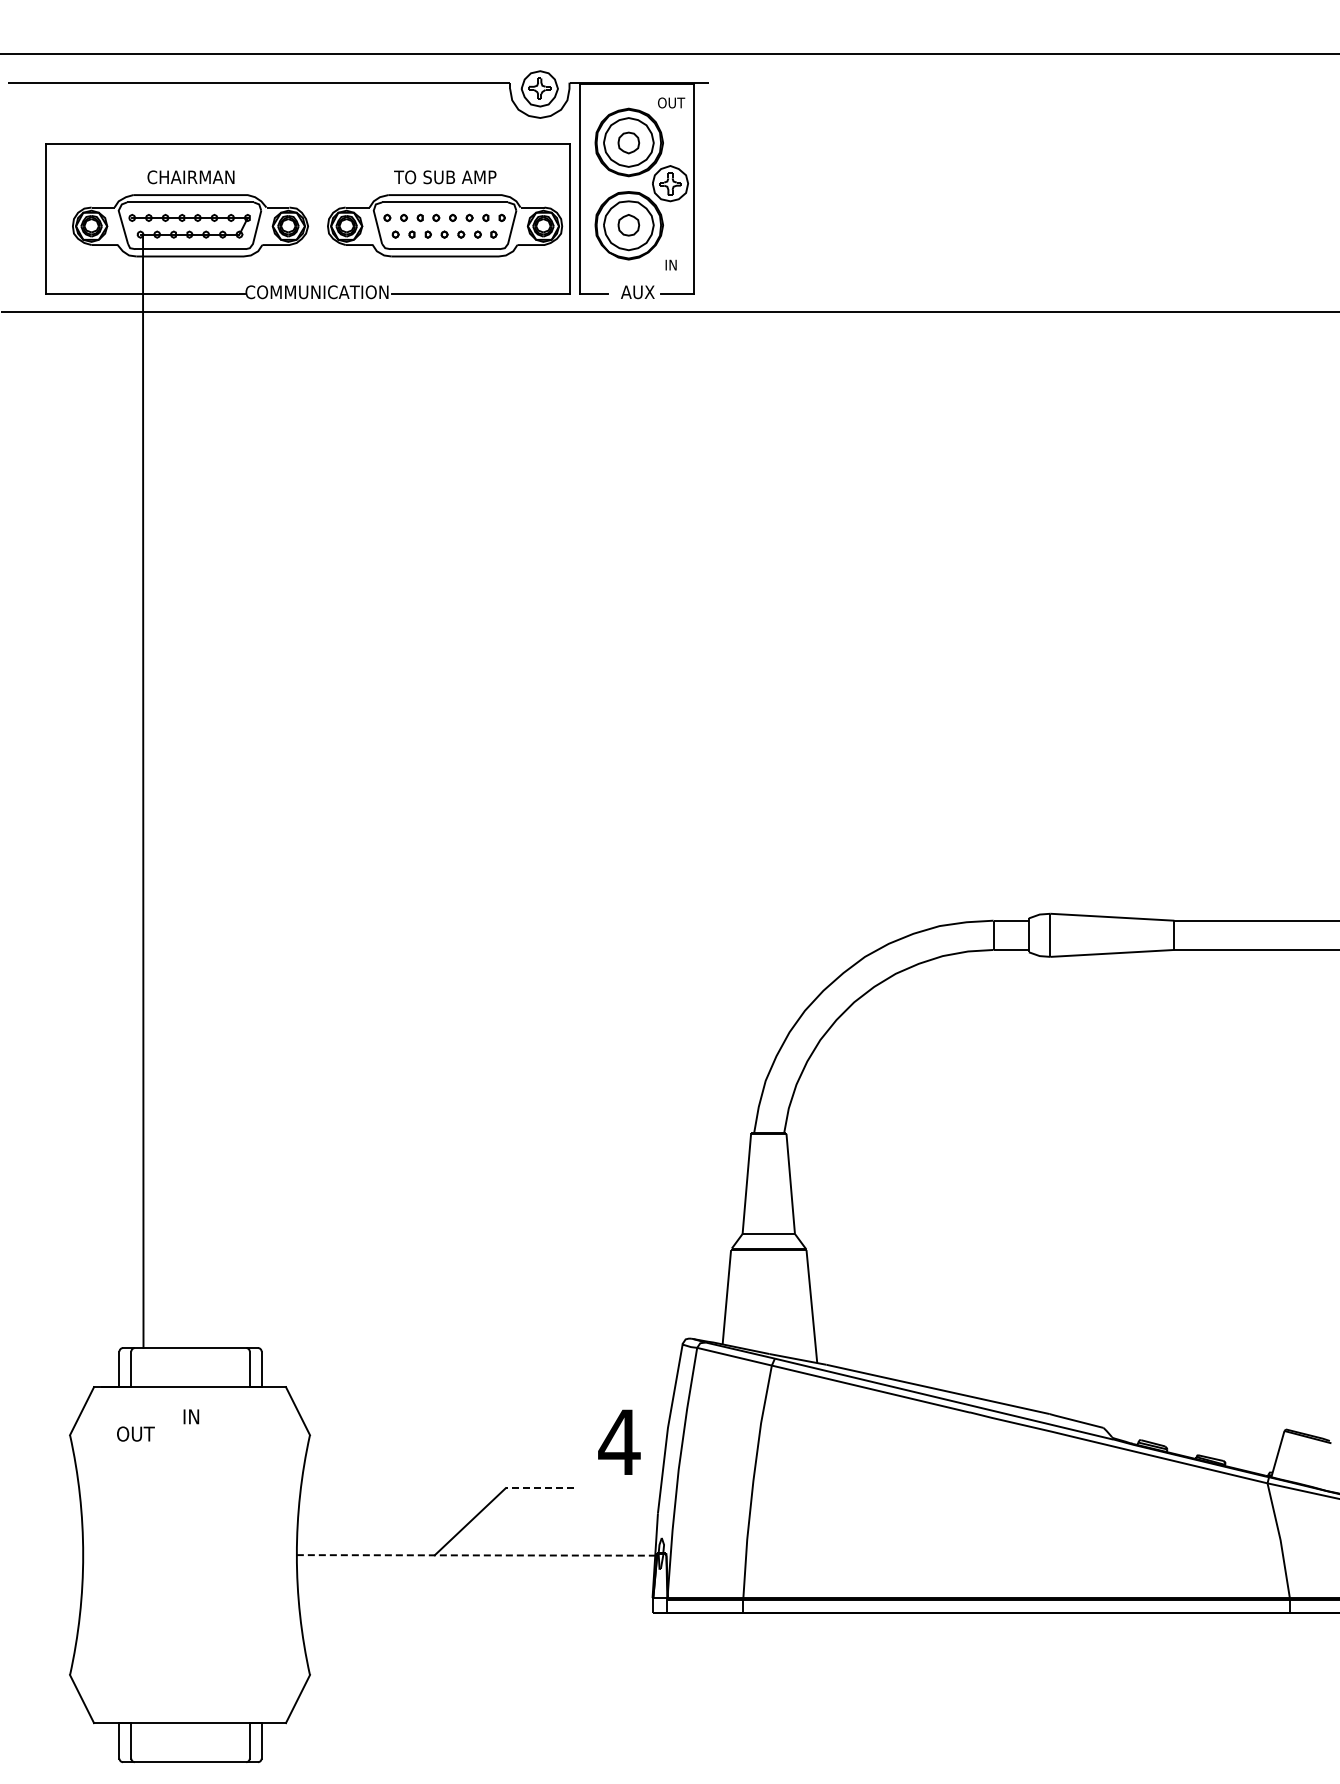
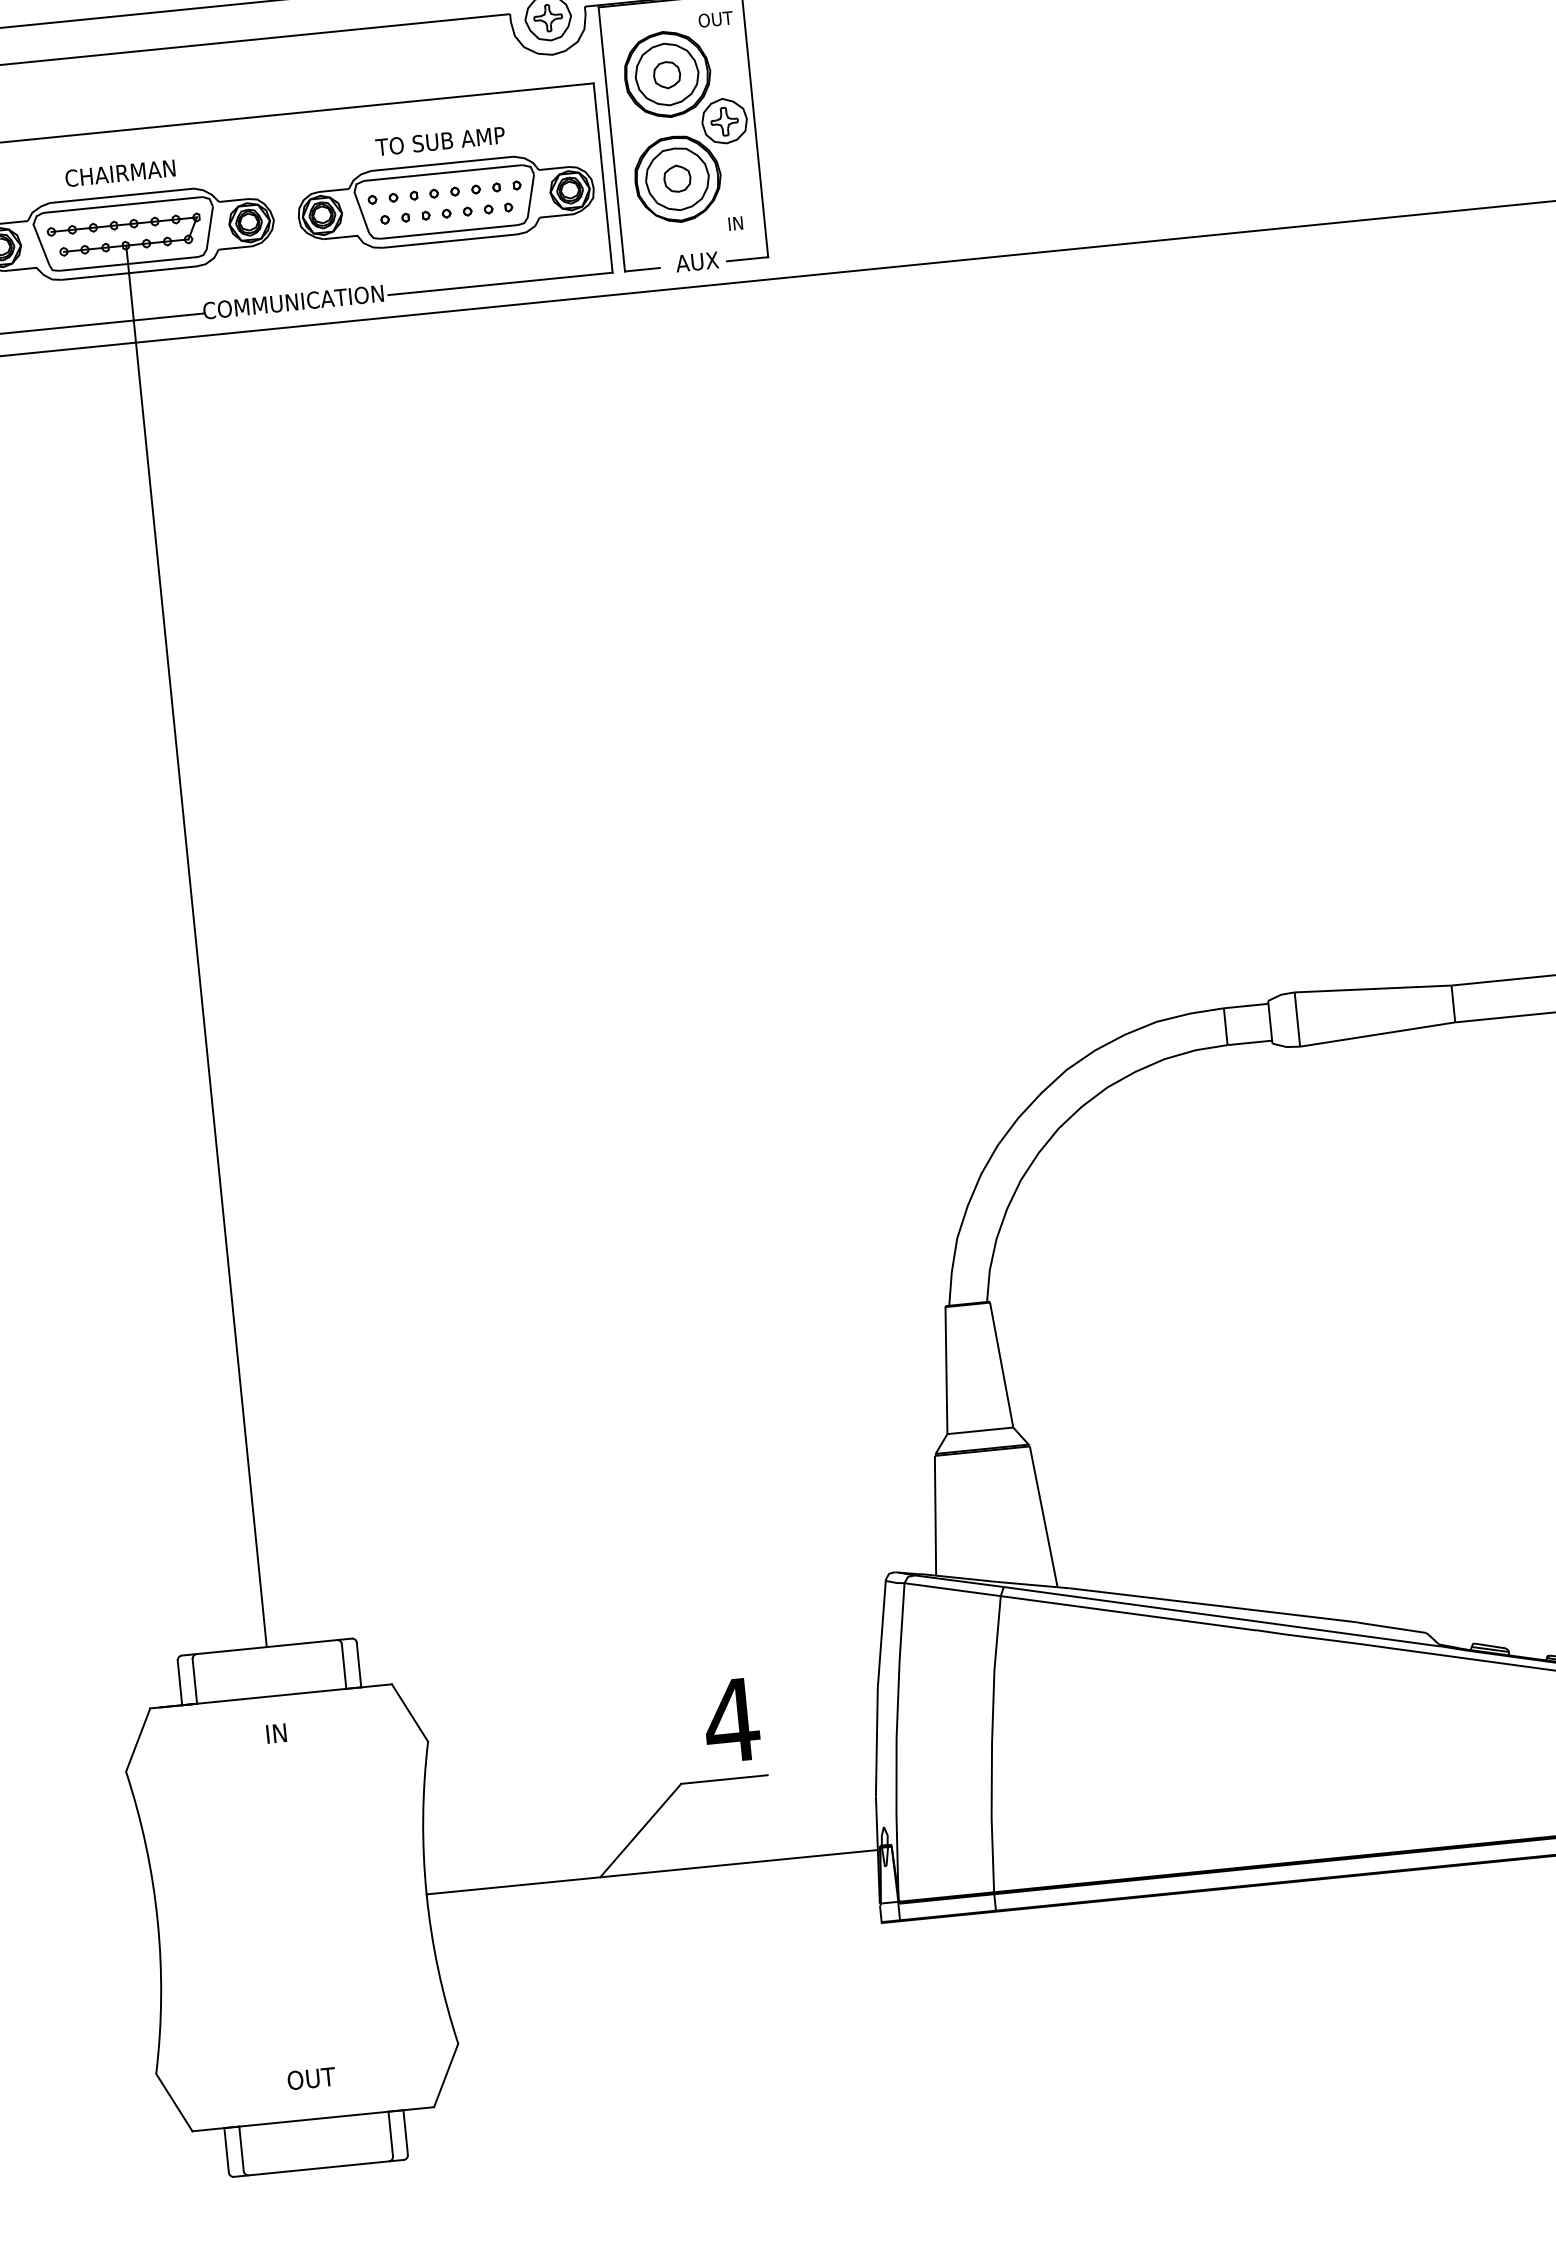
line: (143, 791) -> (196, 946), moved
text: (135, 1433) -> (311, 2078), moved
text: (619, 1441) -> (731, 1719), moved
line: (539, 1488) -> (723, 1780), dashed -> solid
line: (476, 1555) -> (652, 1872), dashed -> solid

